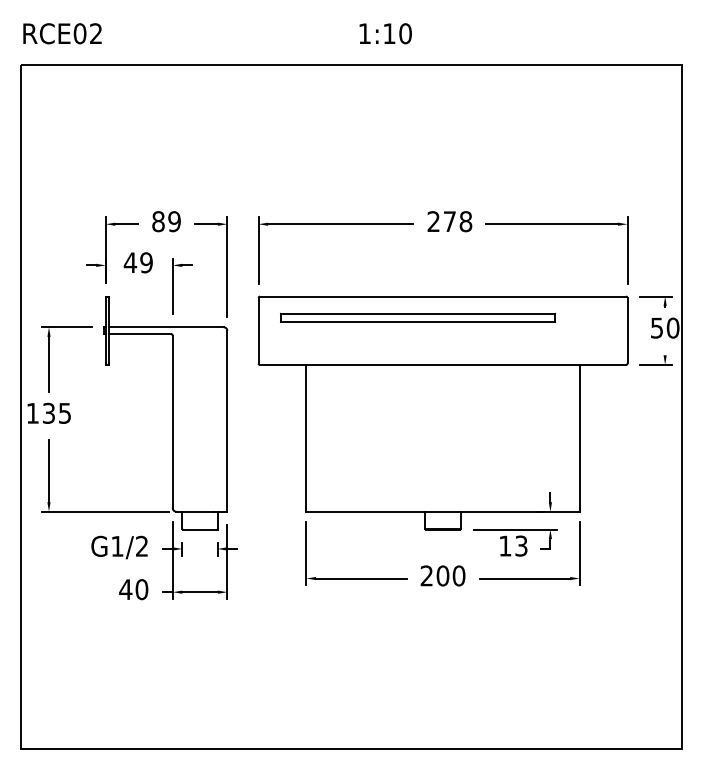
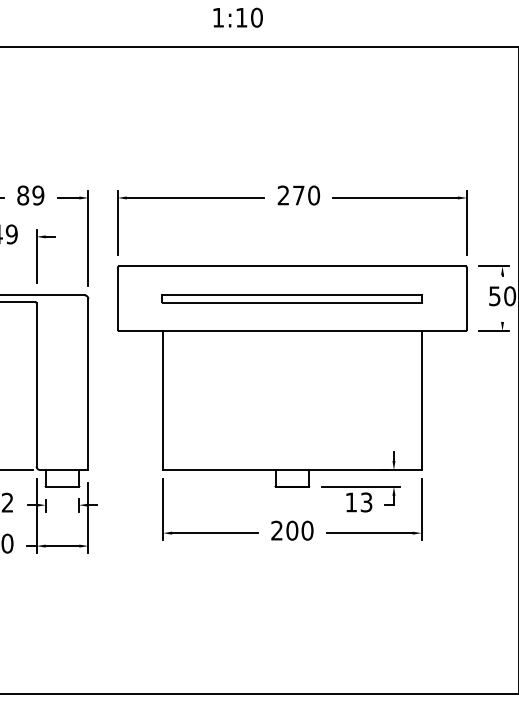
text: (465, 221) -> (313, 195), 278 -> 270
part: (418, 317) -> (292, 298), moved

